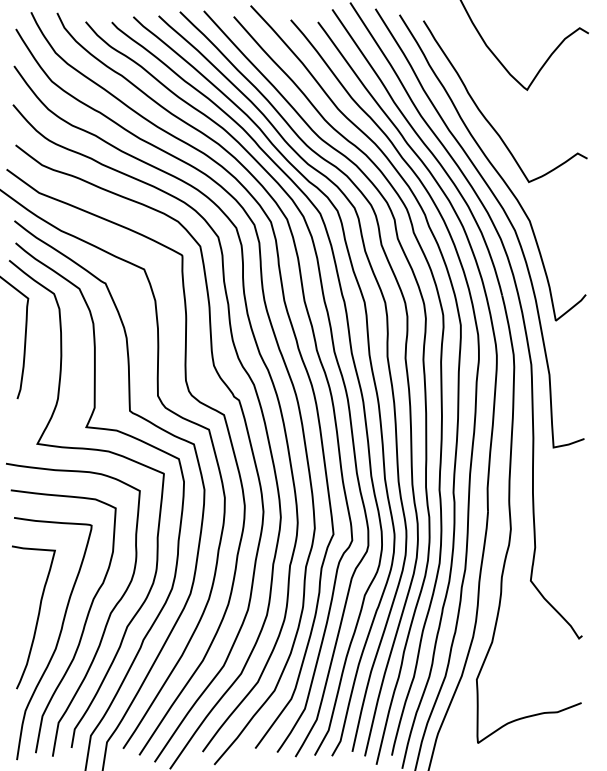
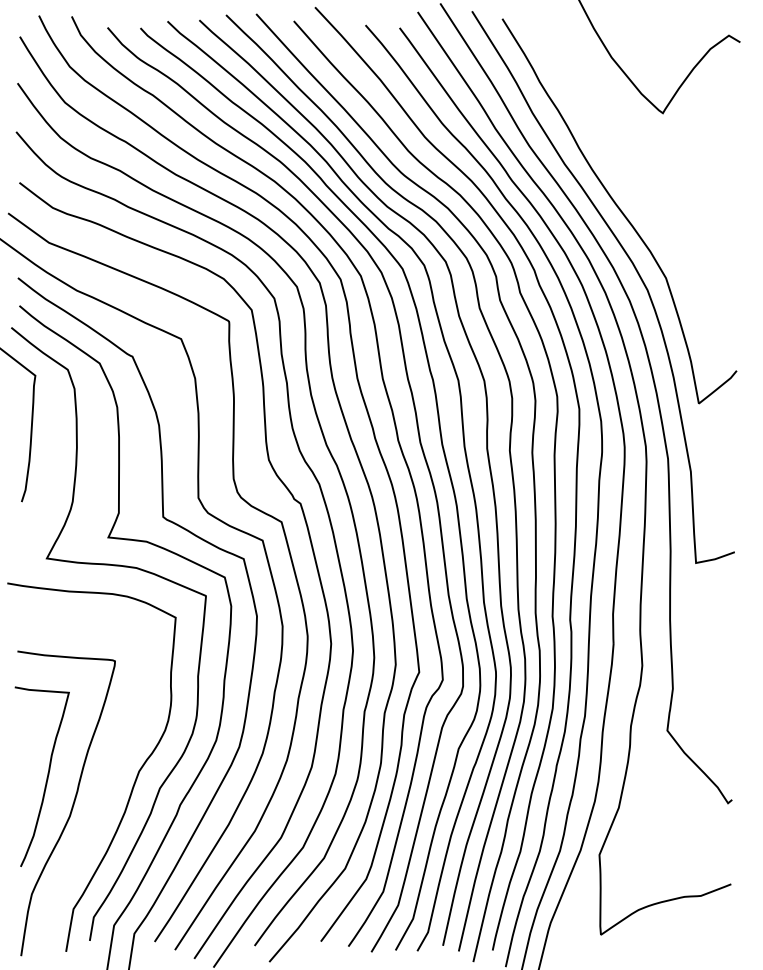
curve: (485, 116) -> (610, 146), removed
curve: (83, 625) -> (104, 786), removed

